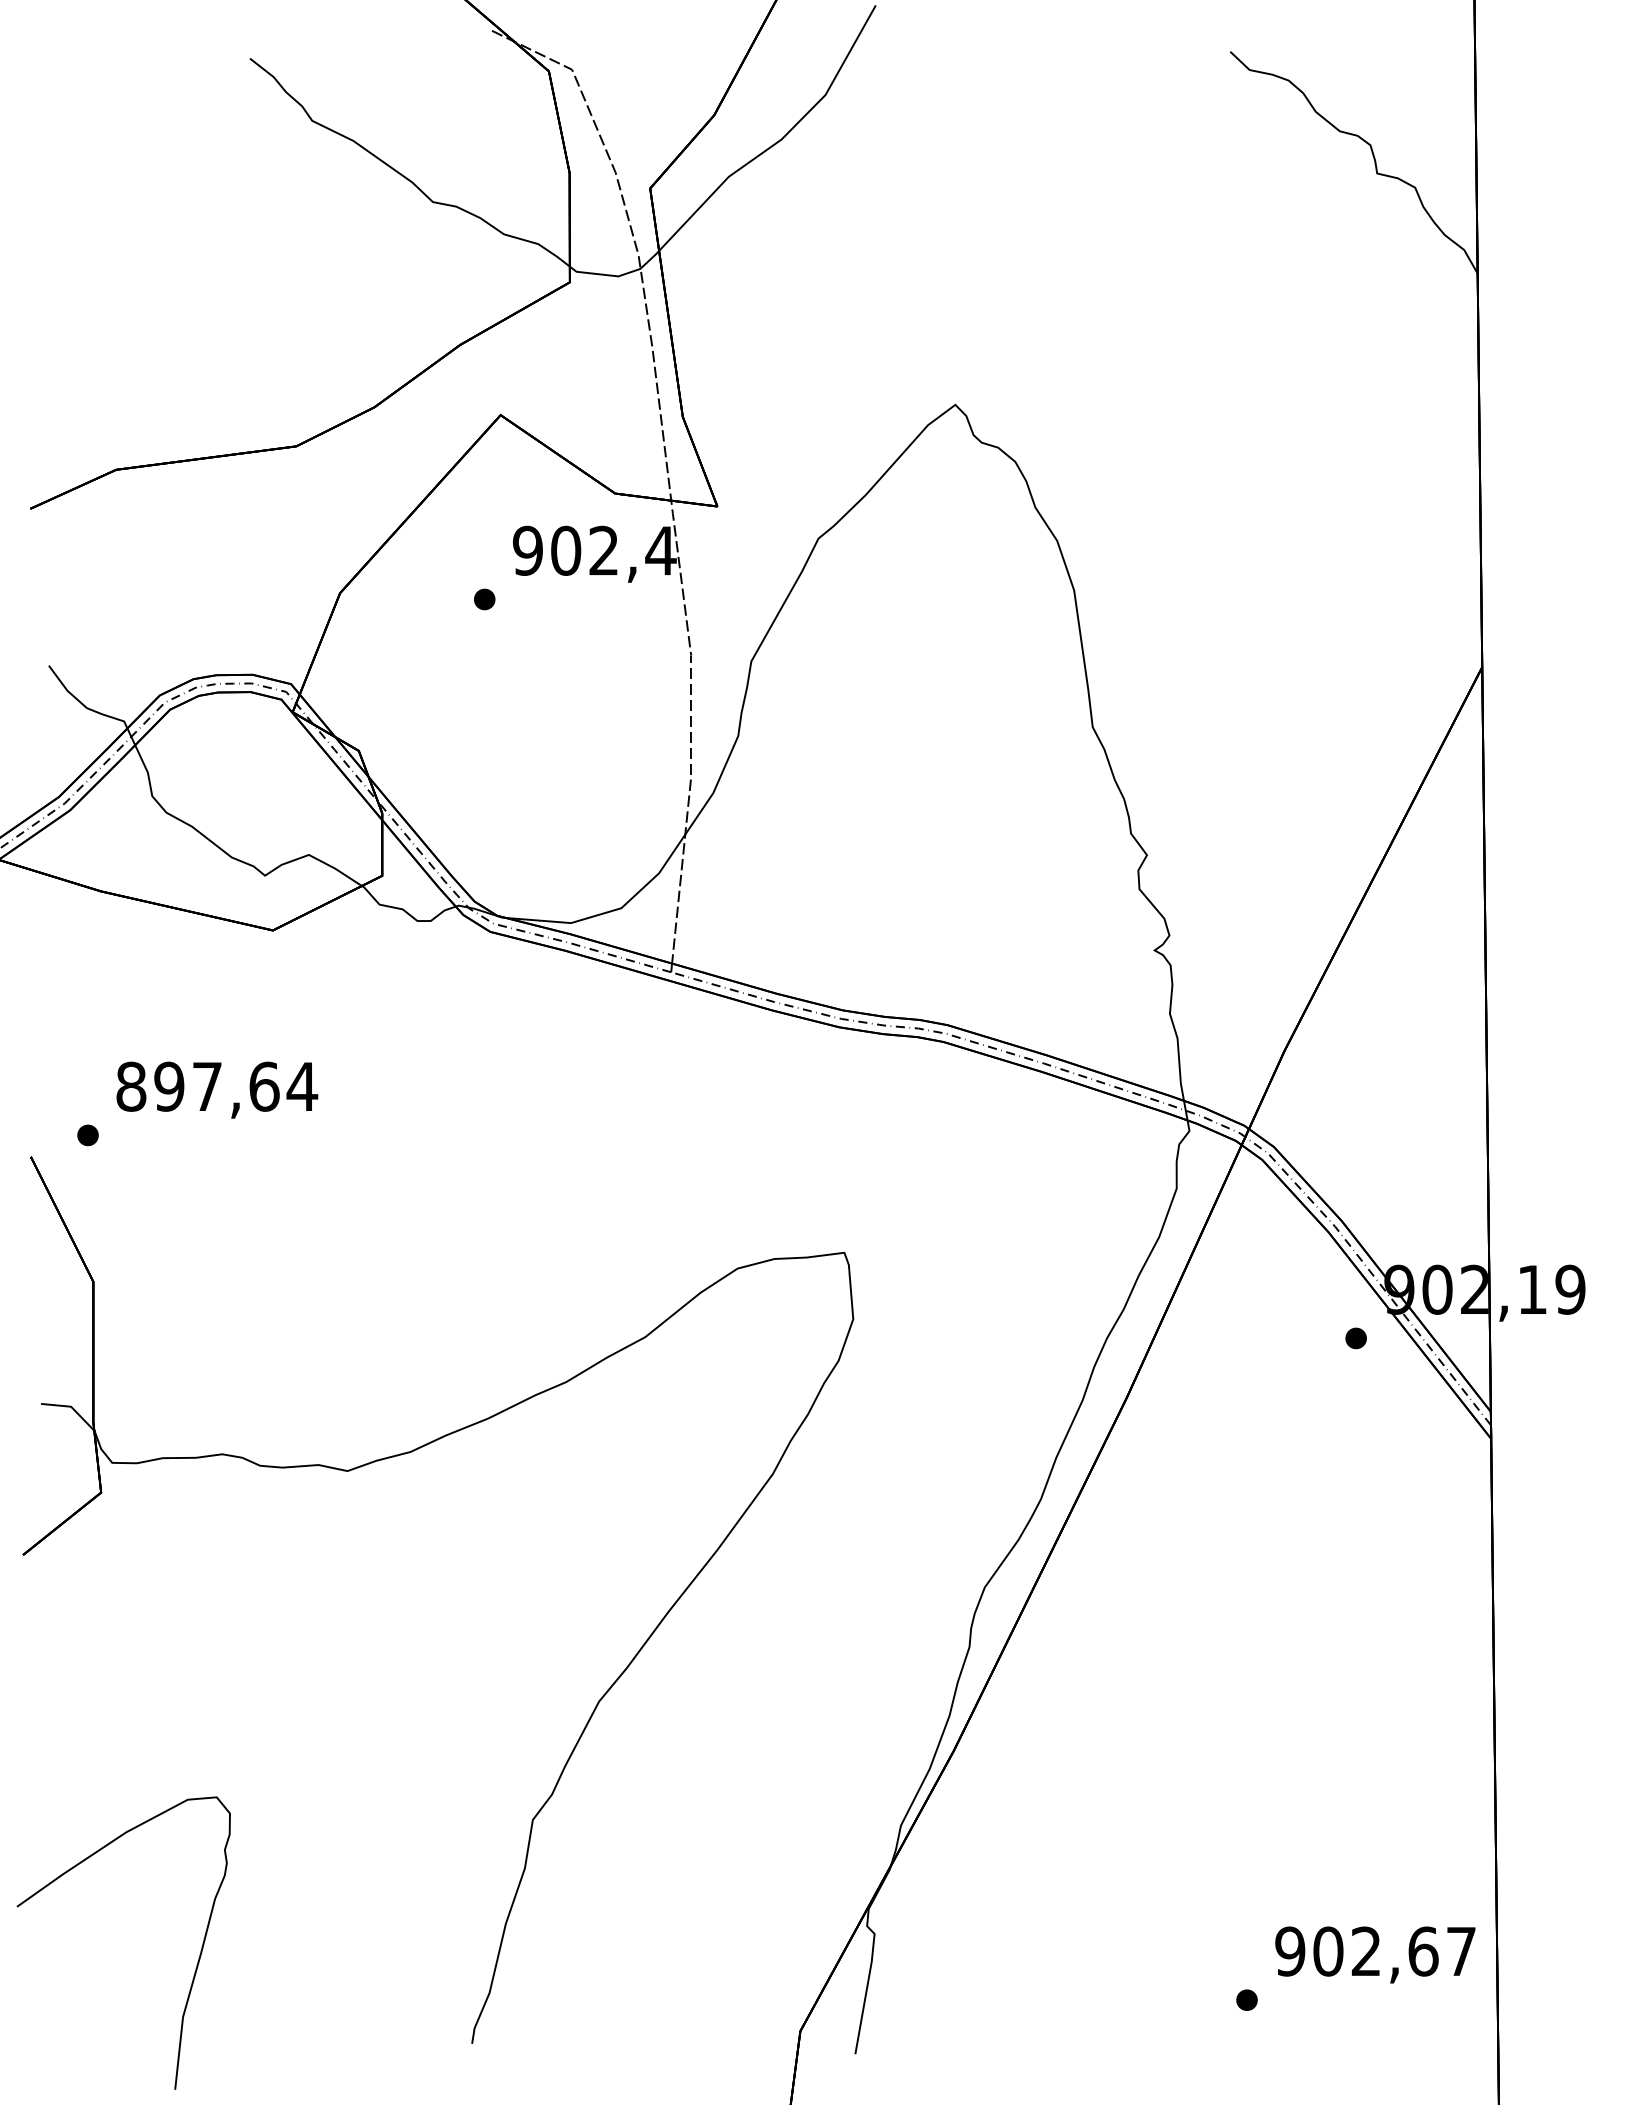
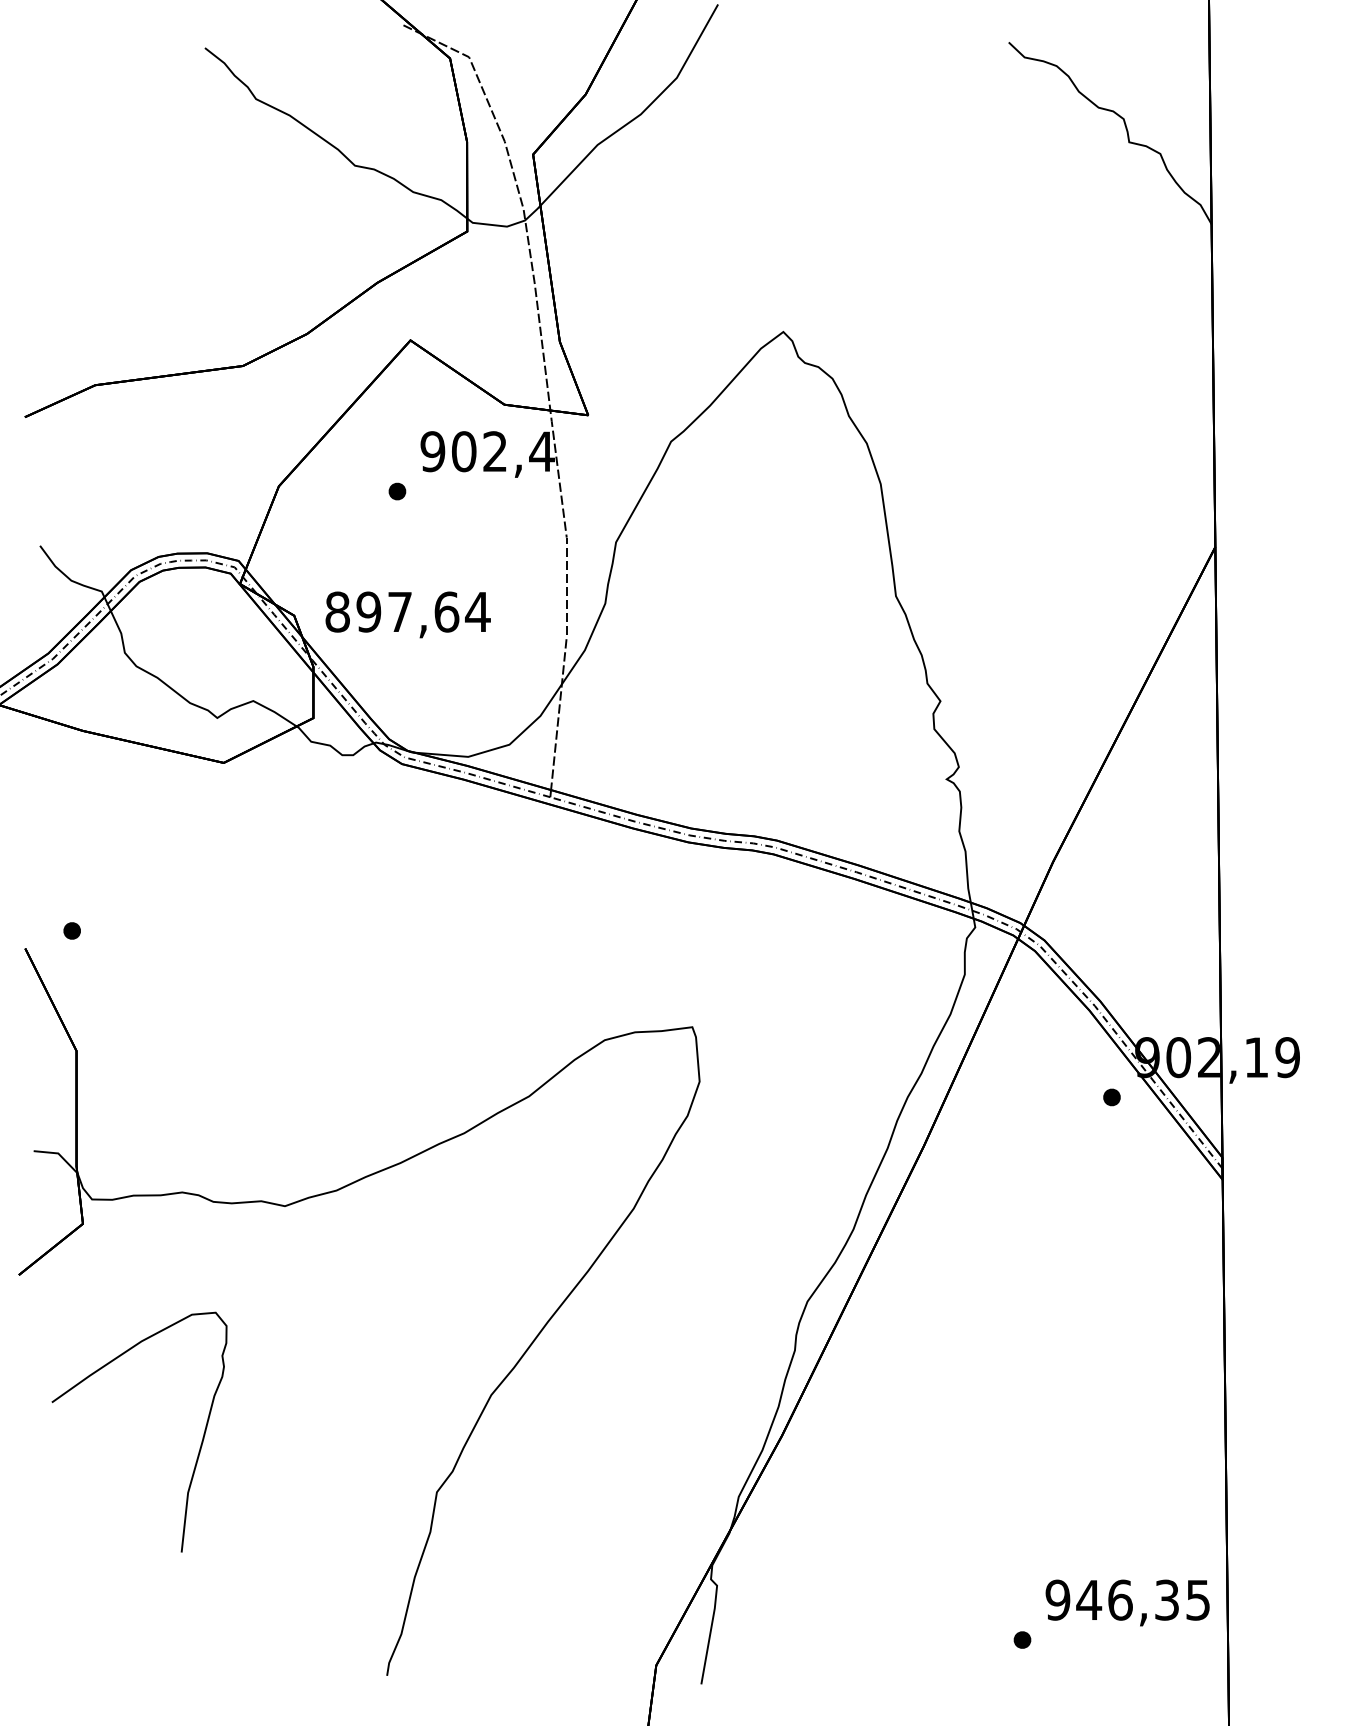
text: (216, 1089) -> (407, 614), moved
text: (1393, 1950) -> (1142, 1599), 902,67 -> 946,35
curve: (195, 1966) -> (198, 1451), moved

